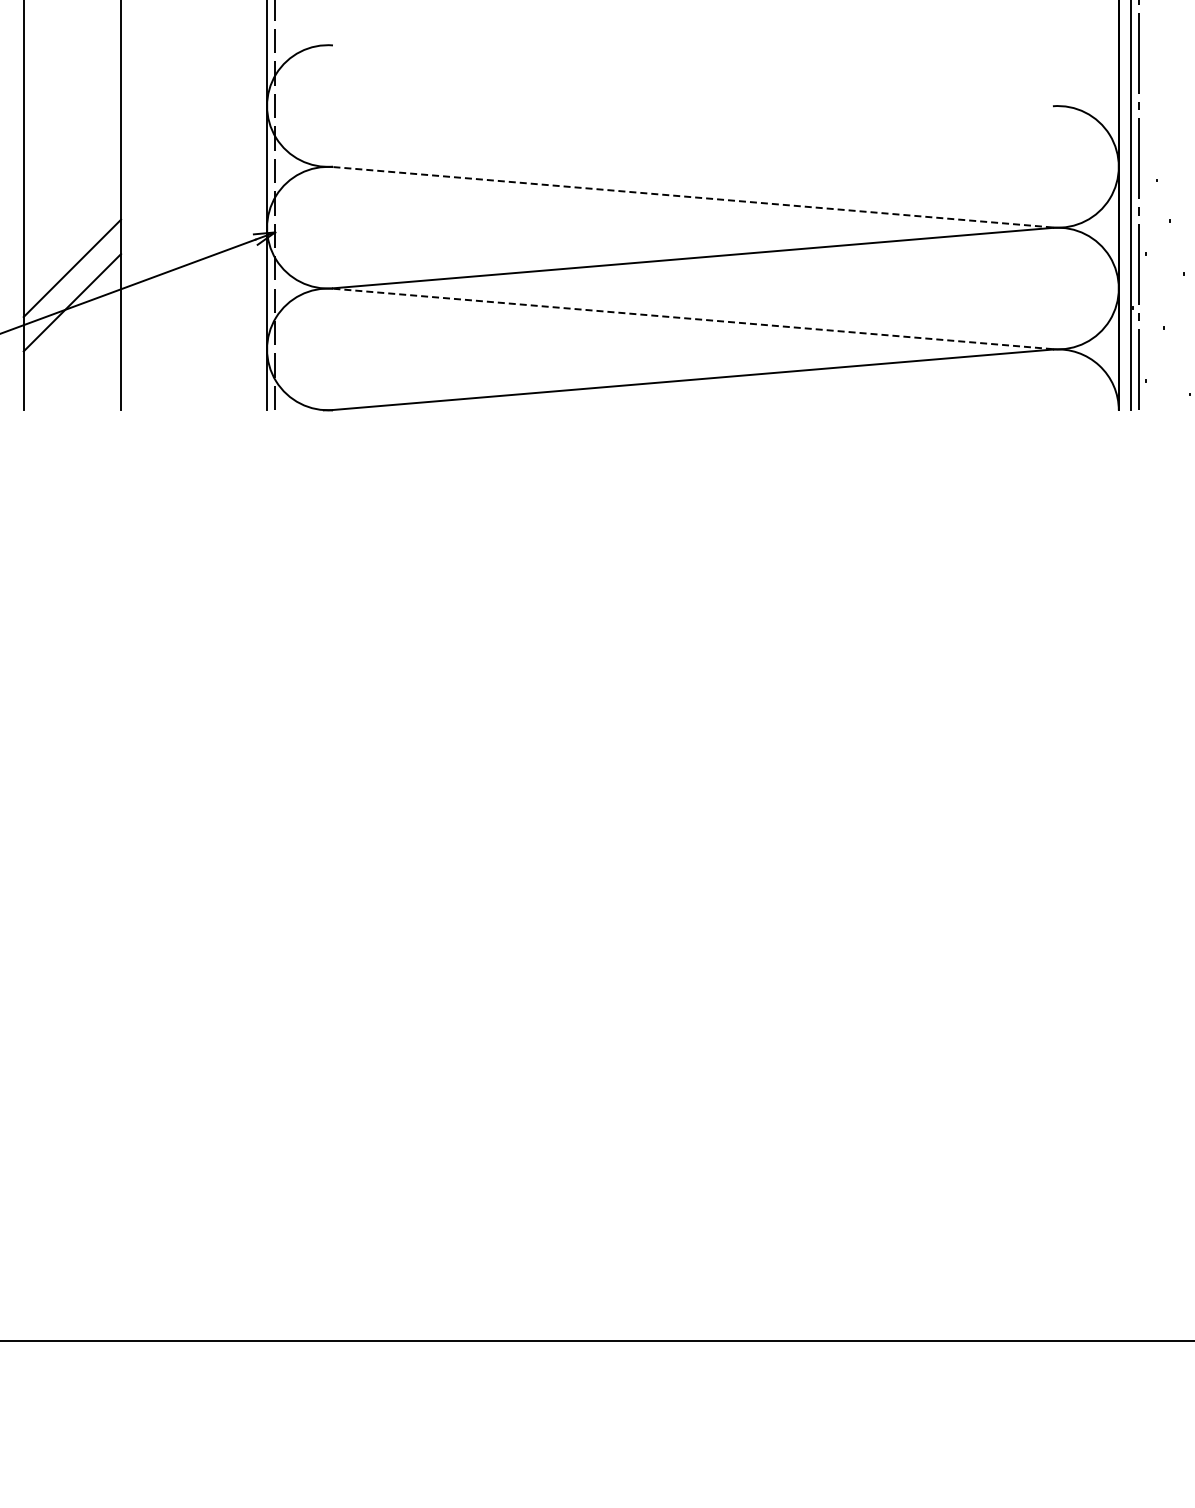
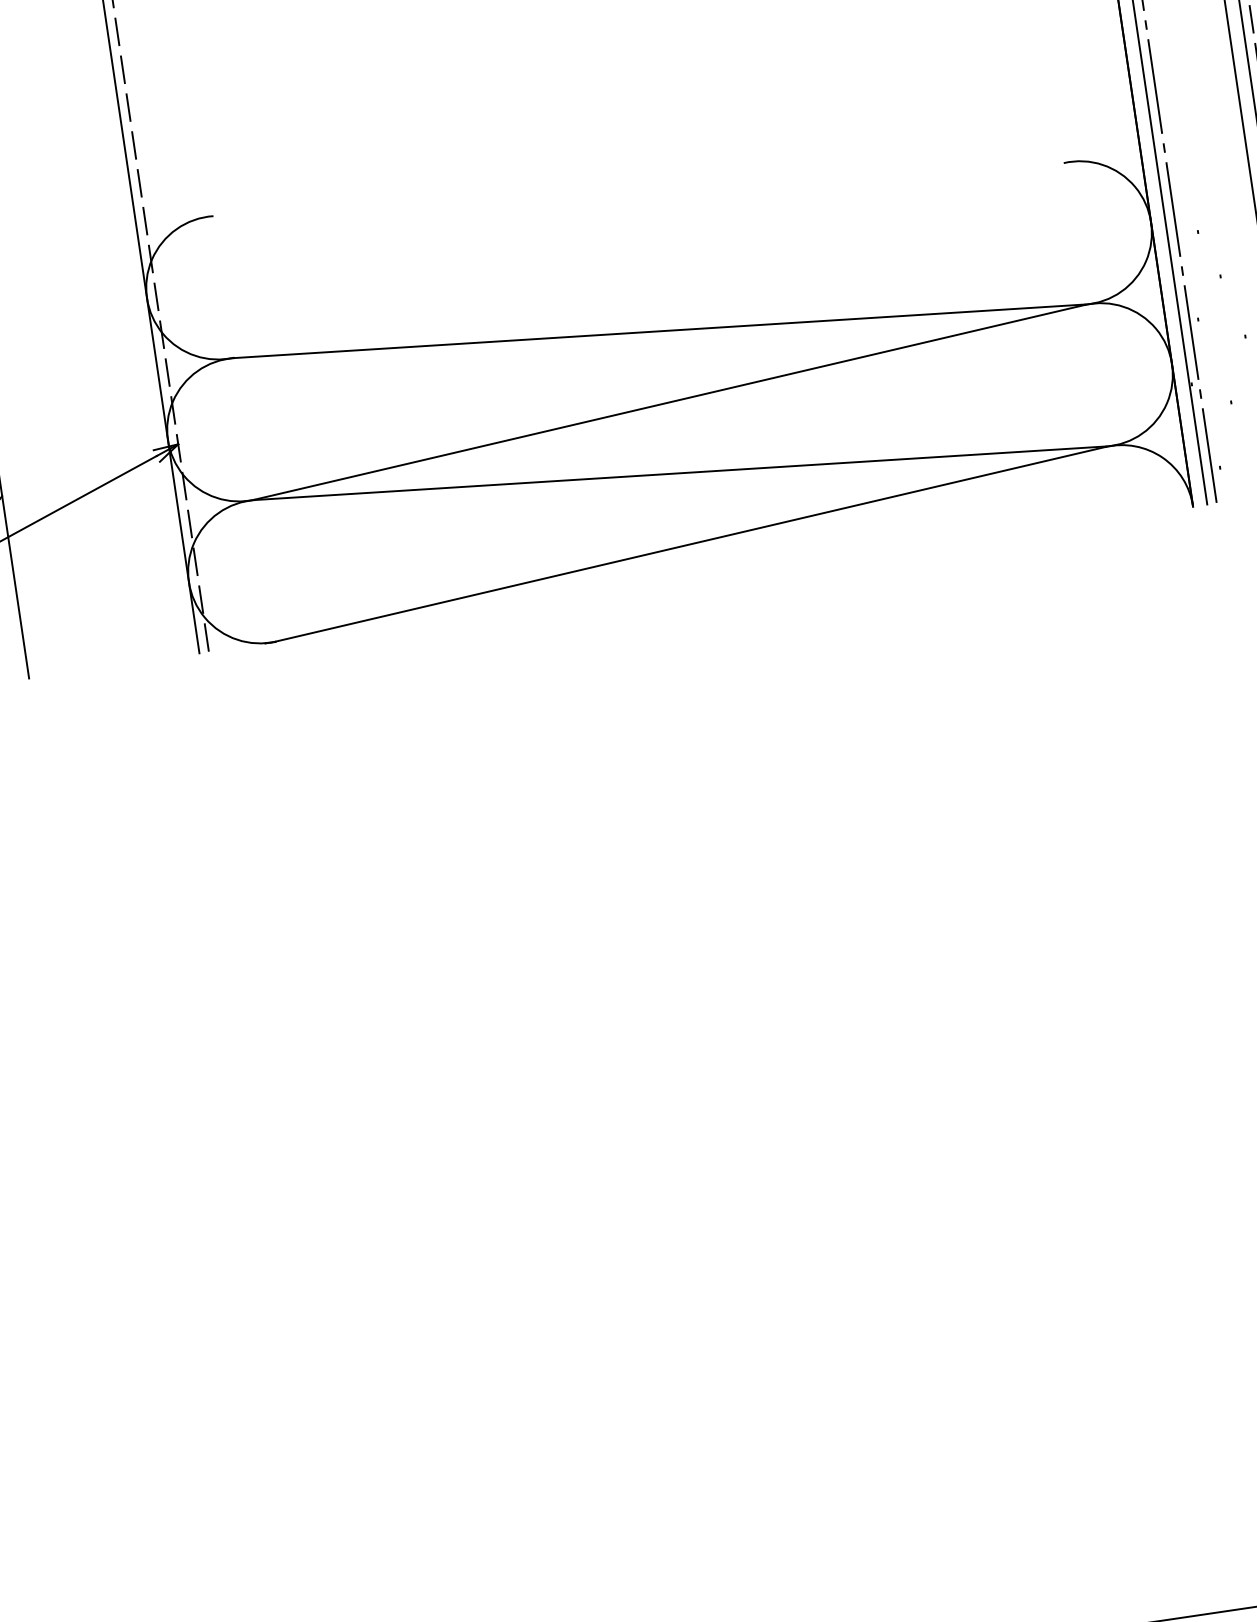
line: (692, 197) -> (659, 331), dashed -> solid
line: (692, 318) -> (679, 472), dashed -> solid

